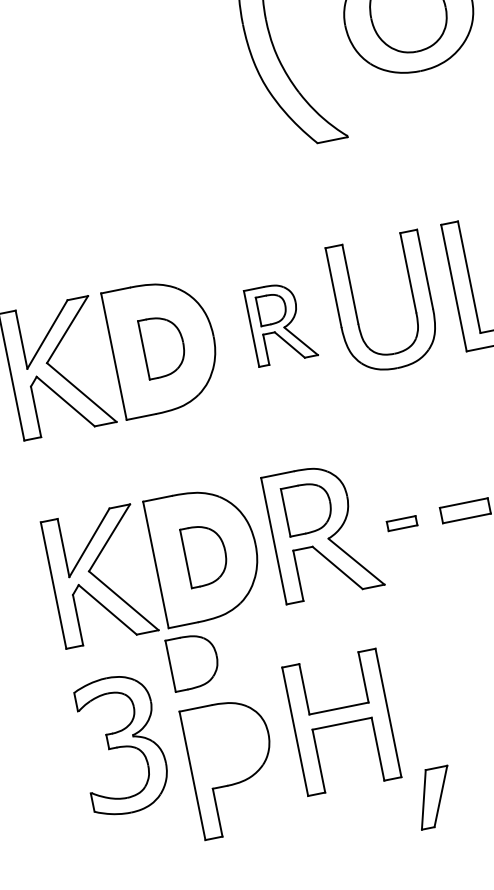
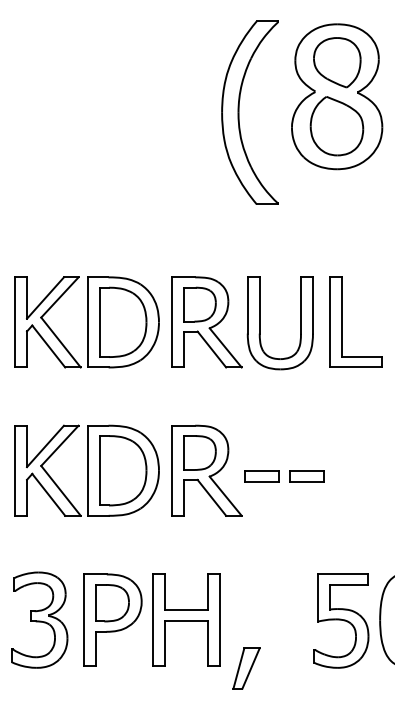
part: (280, 323) -> (206, 322), size x1.67
part: (163, 345) -> (123, 321), size x1.67
part: (401, 523) -> (261, 476), size x1.67
part: (205, 554) -> (123, 470), size x1.67
part: (193, 662) -> (112, 603), moved
part: (341, 721) -> (186, 619), moved
part: (121, 743) -> (39, 619), moved

